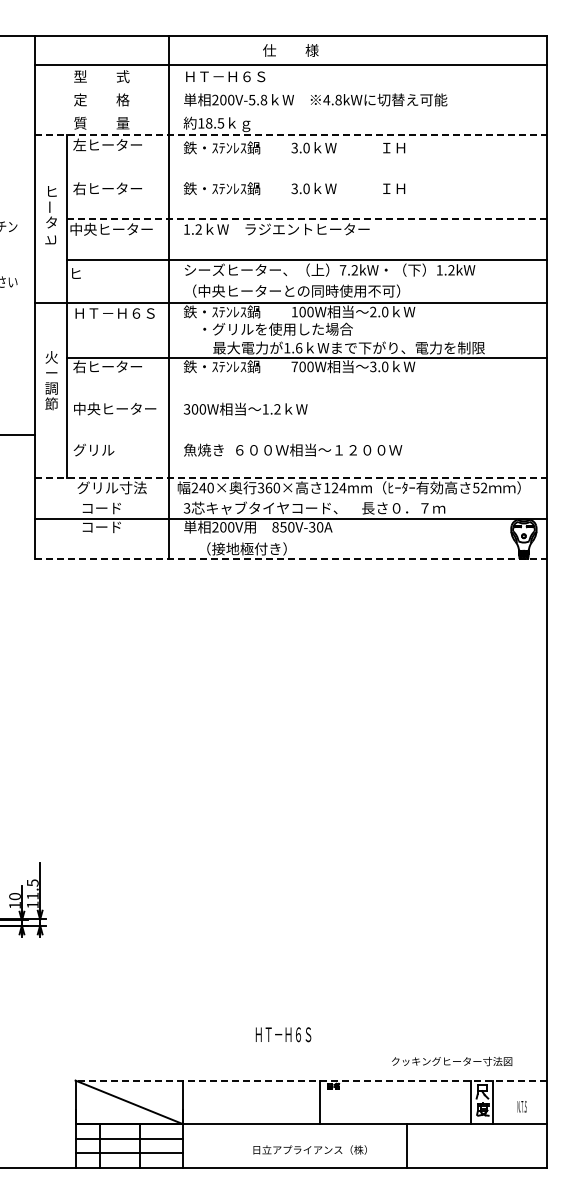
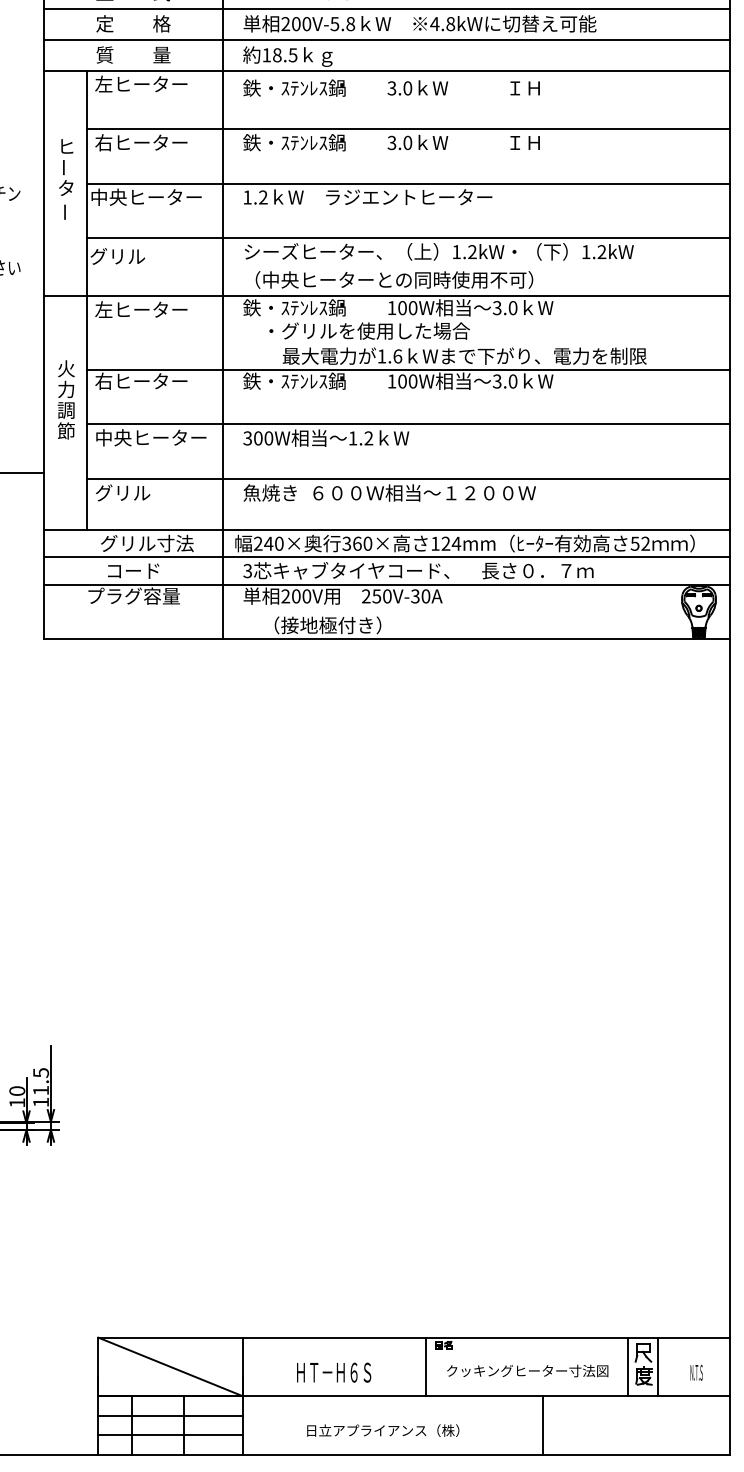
line: (290, 88) -> (386, 8), added
line: (290, 111) -> (386, 39), added
line: (291, 135) -> (387, 71), dashed -> solid
line: (306, 178) -> (407, 129), added
line: (306, 219) -> (407, 184), dashed -> solid
text: (50, 240) -> (64, 212), ヒ -> ー
text: (342, 270) -> (455, 252), 7.2kW -> 1.2kW
text: (89, 273) -> (117, 256), ヒ -> グリル
text: (373, 312) -> (497, 308), 2.0 -> 3.0
text: (113, 313) -> (149, 309), ＨＴ－Ｈ６Ｓ -> 左ヒーター
text: (294, 366) -> (391, 380), 700W -> 100W
text: (51, 372) -> (66, 389), ー -> 力
line: (306, 398) -> (407, 423), added
line: (306, 439) -> (407, 478), added
line: (291, 477) -> (387, 529), dashed -> solid
line: (290, 498) -> (386, 557), added
text: (102, 526) -> (134, 595), コード -> プラグ容量
text: (275, 527) -> (366, 596), 850V-30A -> 250V-30A
line: (291, 559) -> (387, 639), dashed -> solid
text: (283, 1034) -> (334, 1372), moved
text: (452, 1061) -> (528, 1371), moved
line: (311, 1080) -> (414, 1337), dashed -> solid
text: (309, 1149) -> (382, 1429), moved

